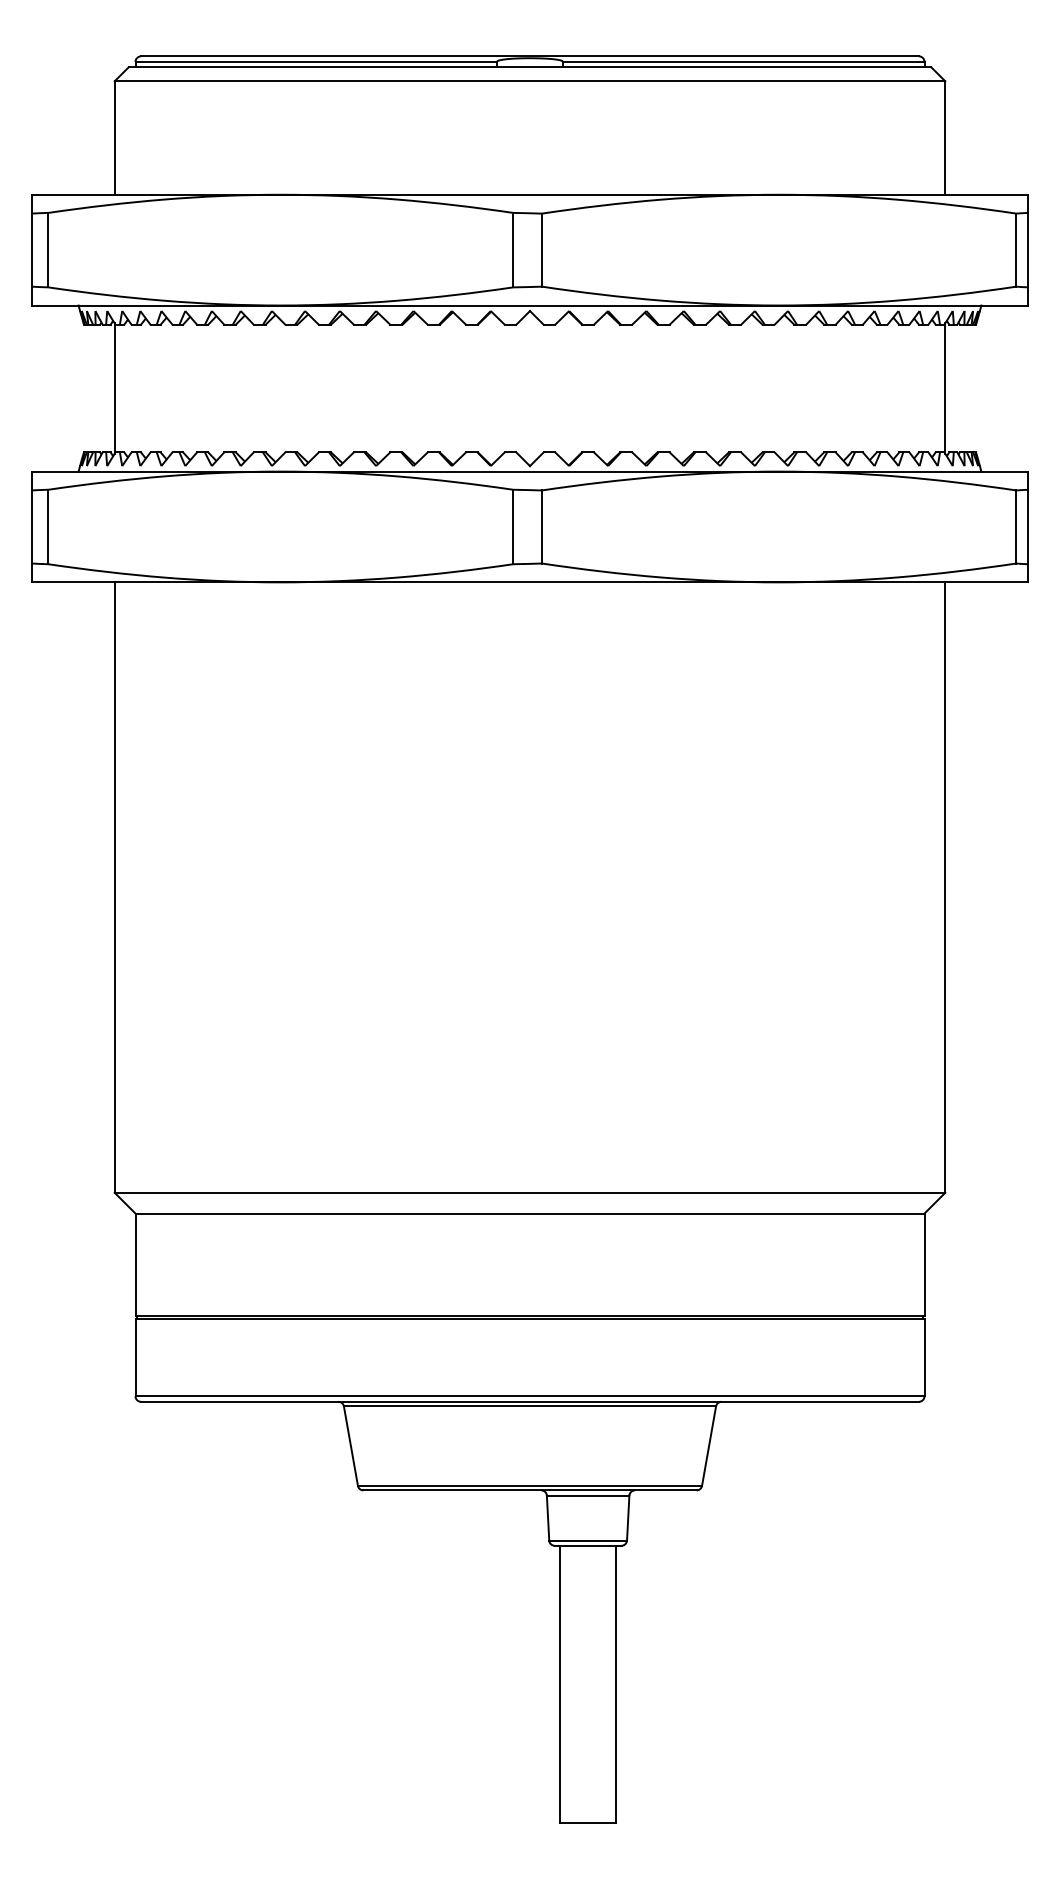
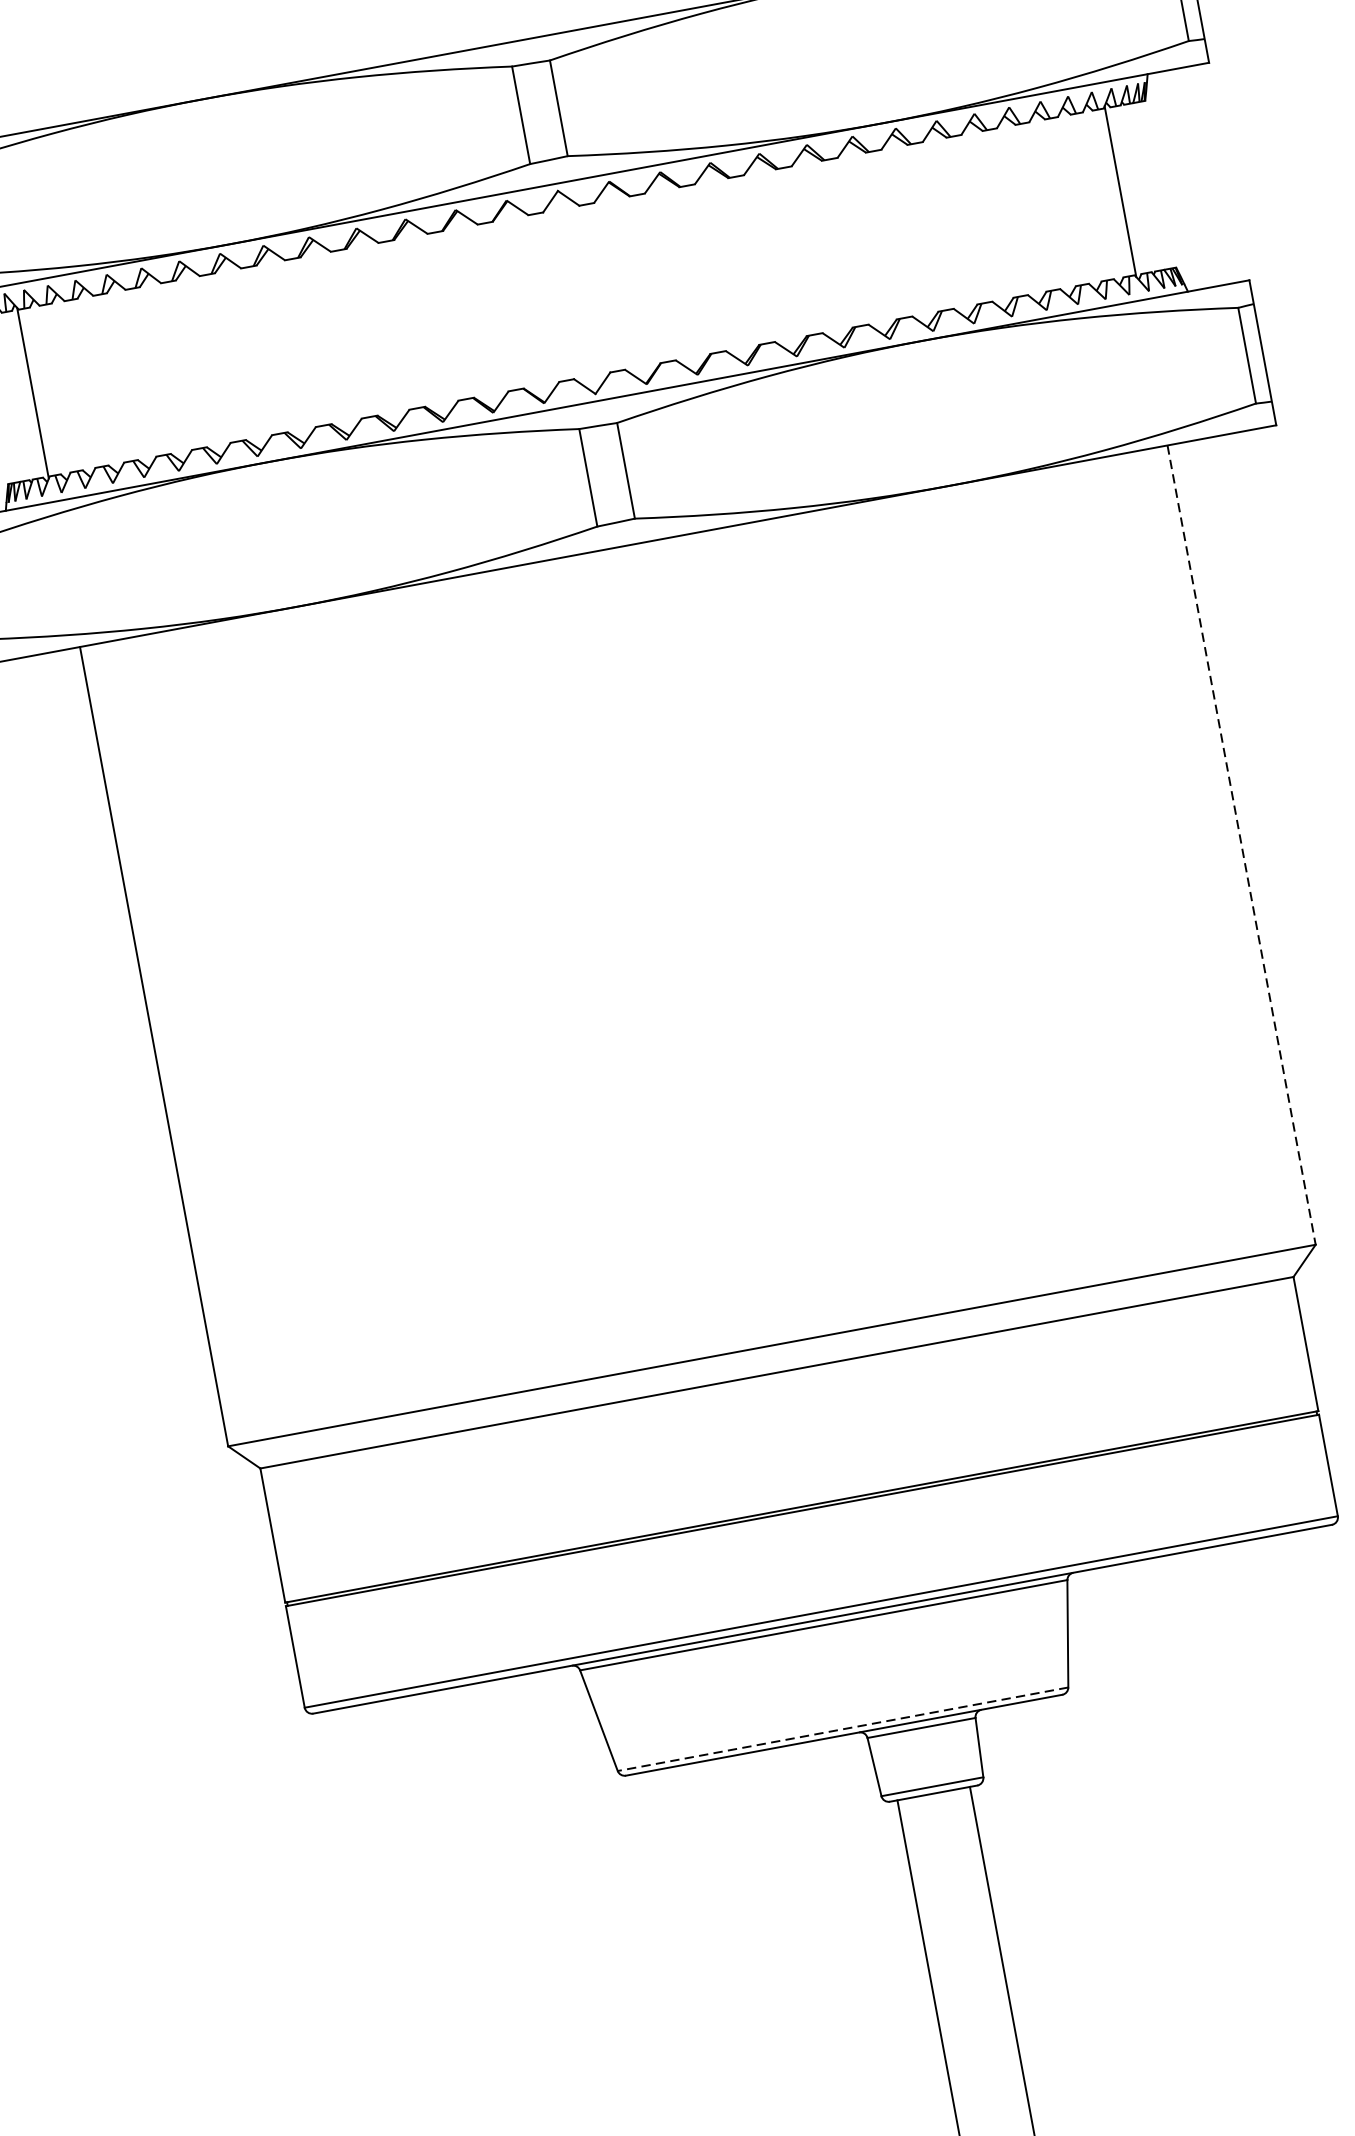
line: (945, 888) -> (1242, 846), solid -> dashed
line: (529, 1485) -> (842, 1728), solid -> dashed

